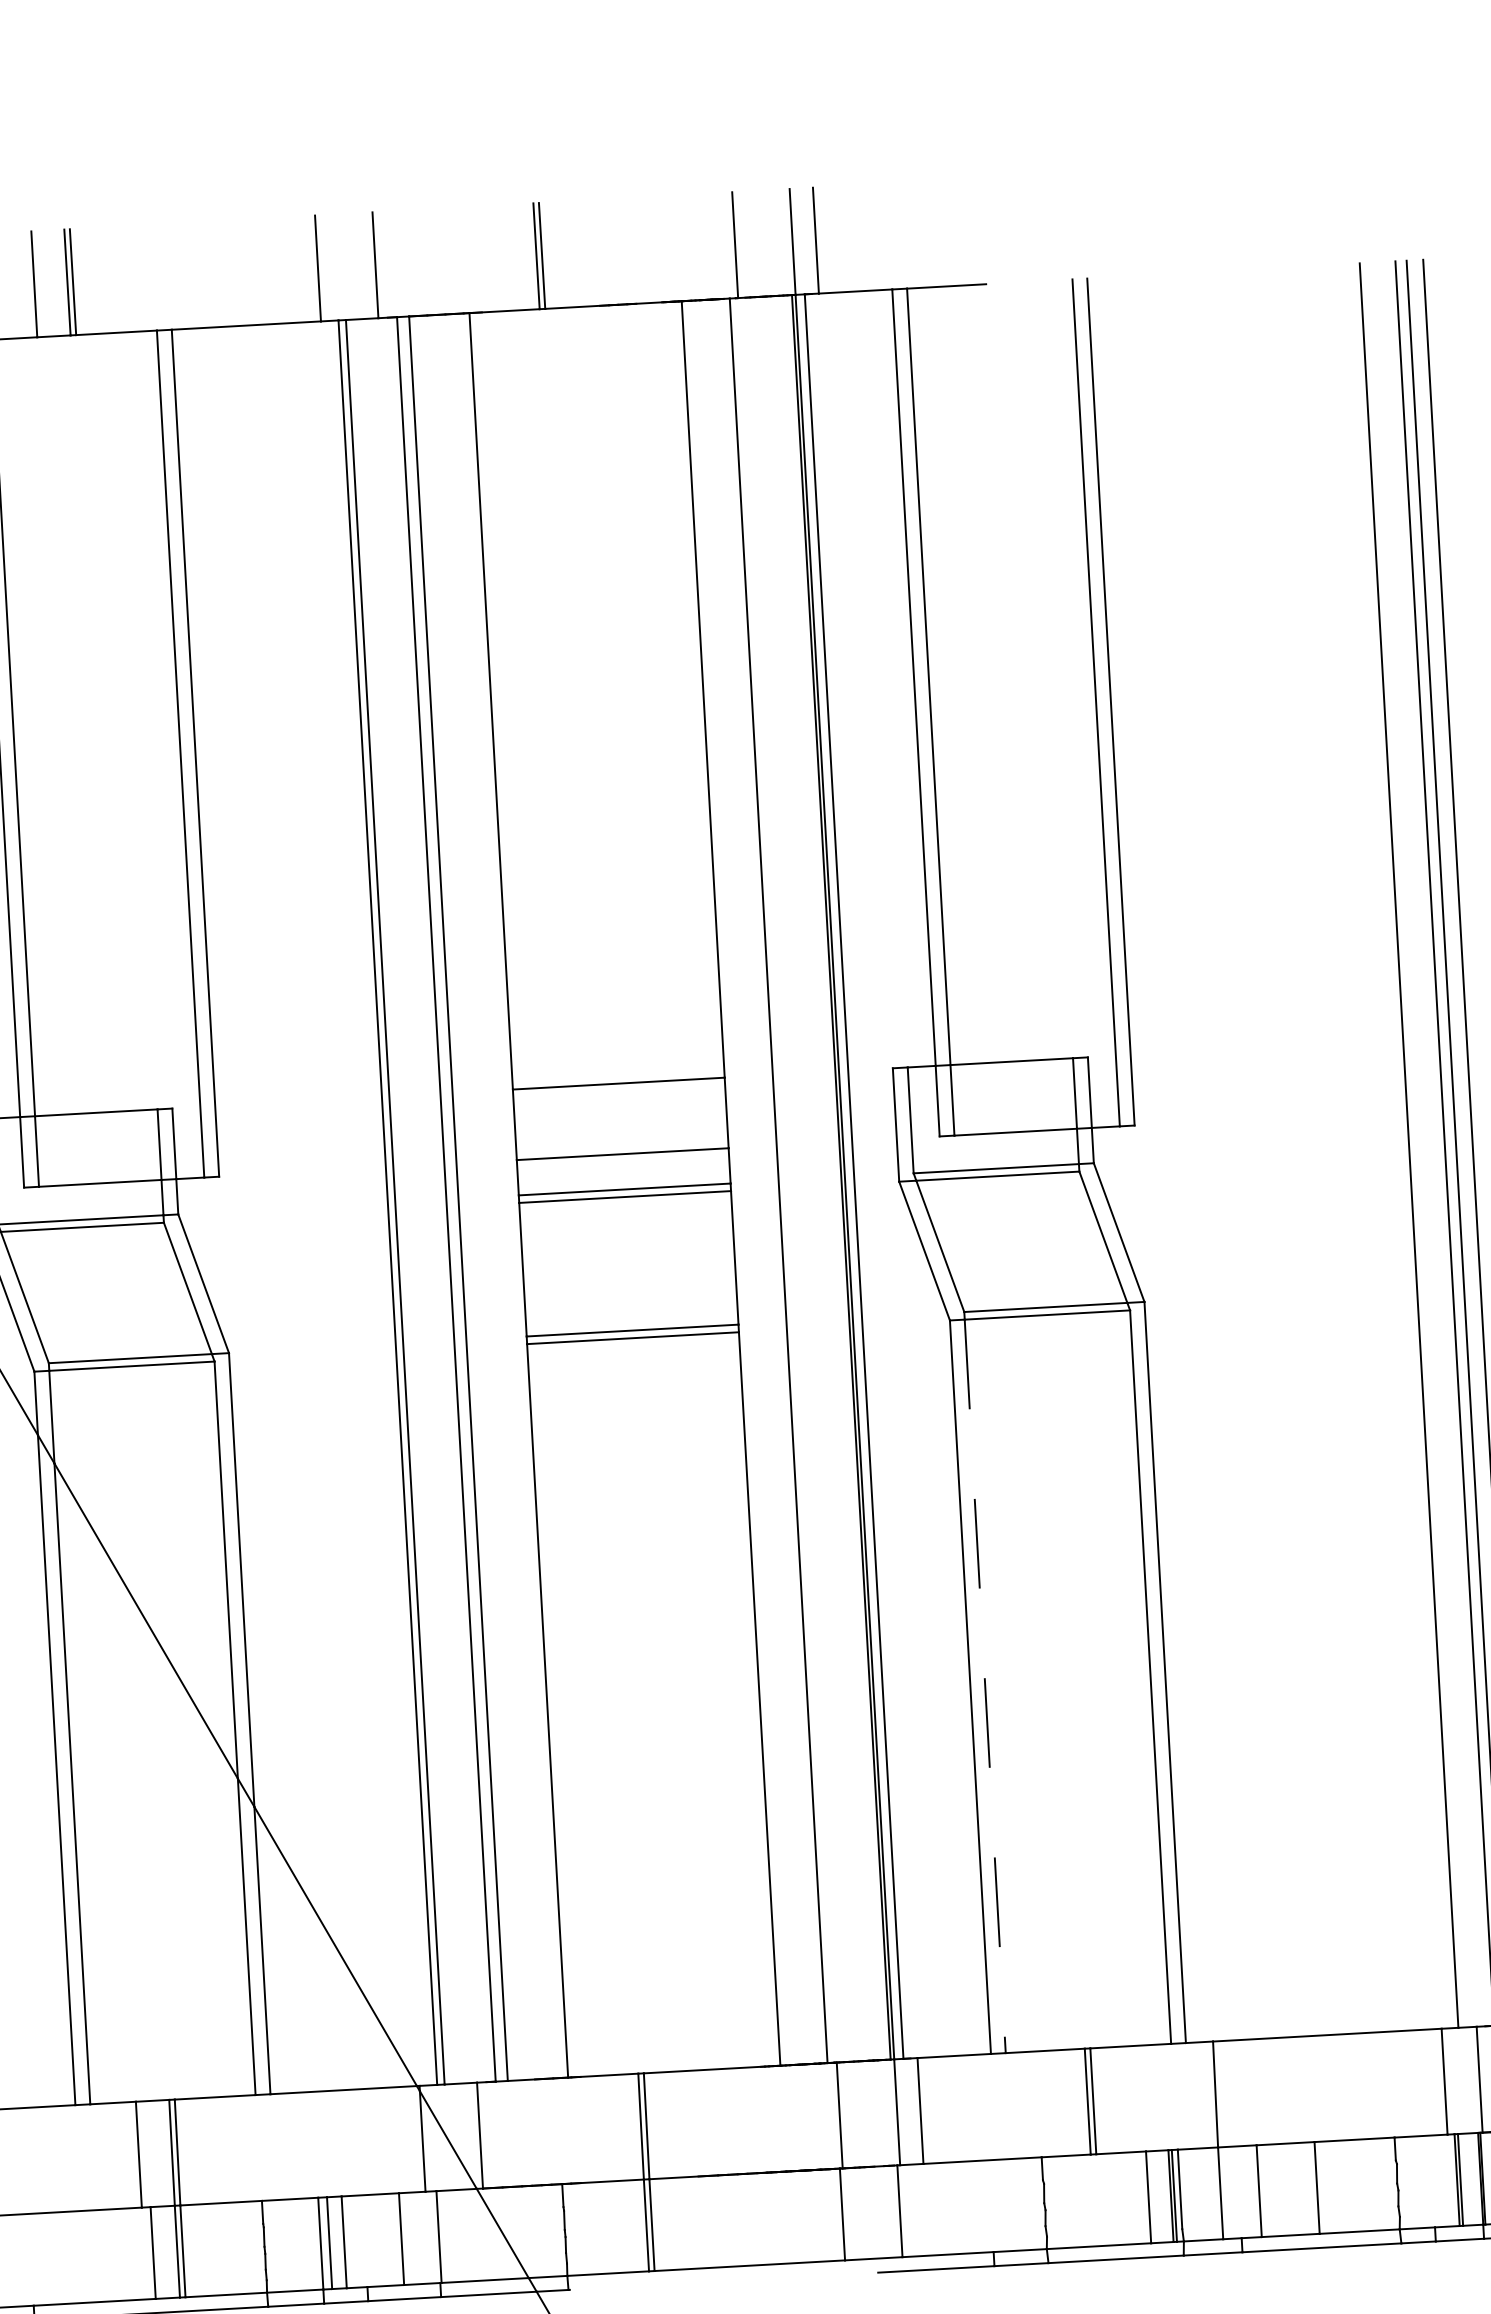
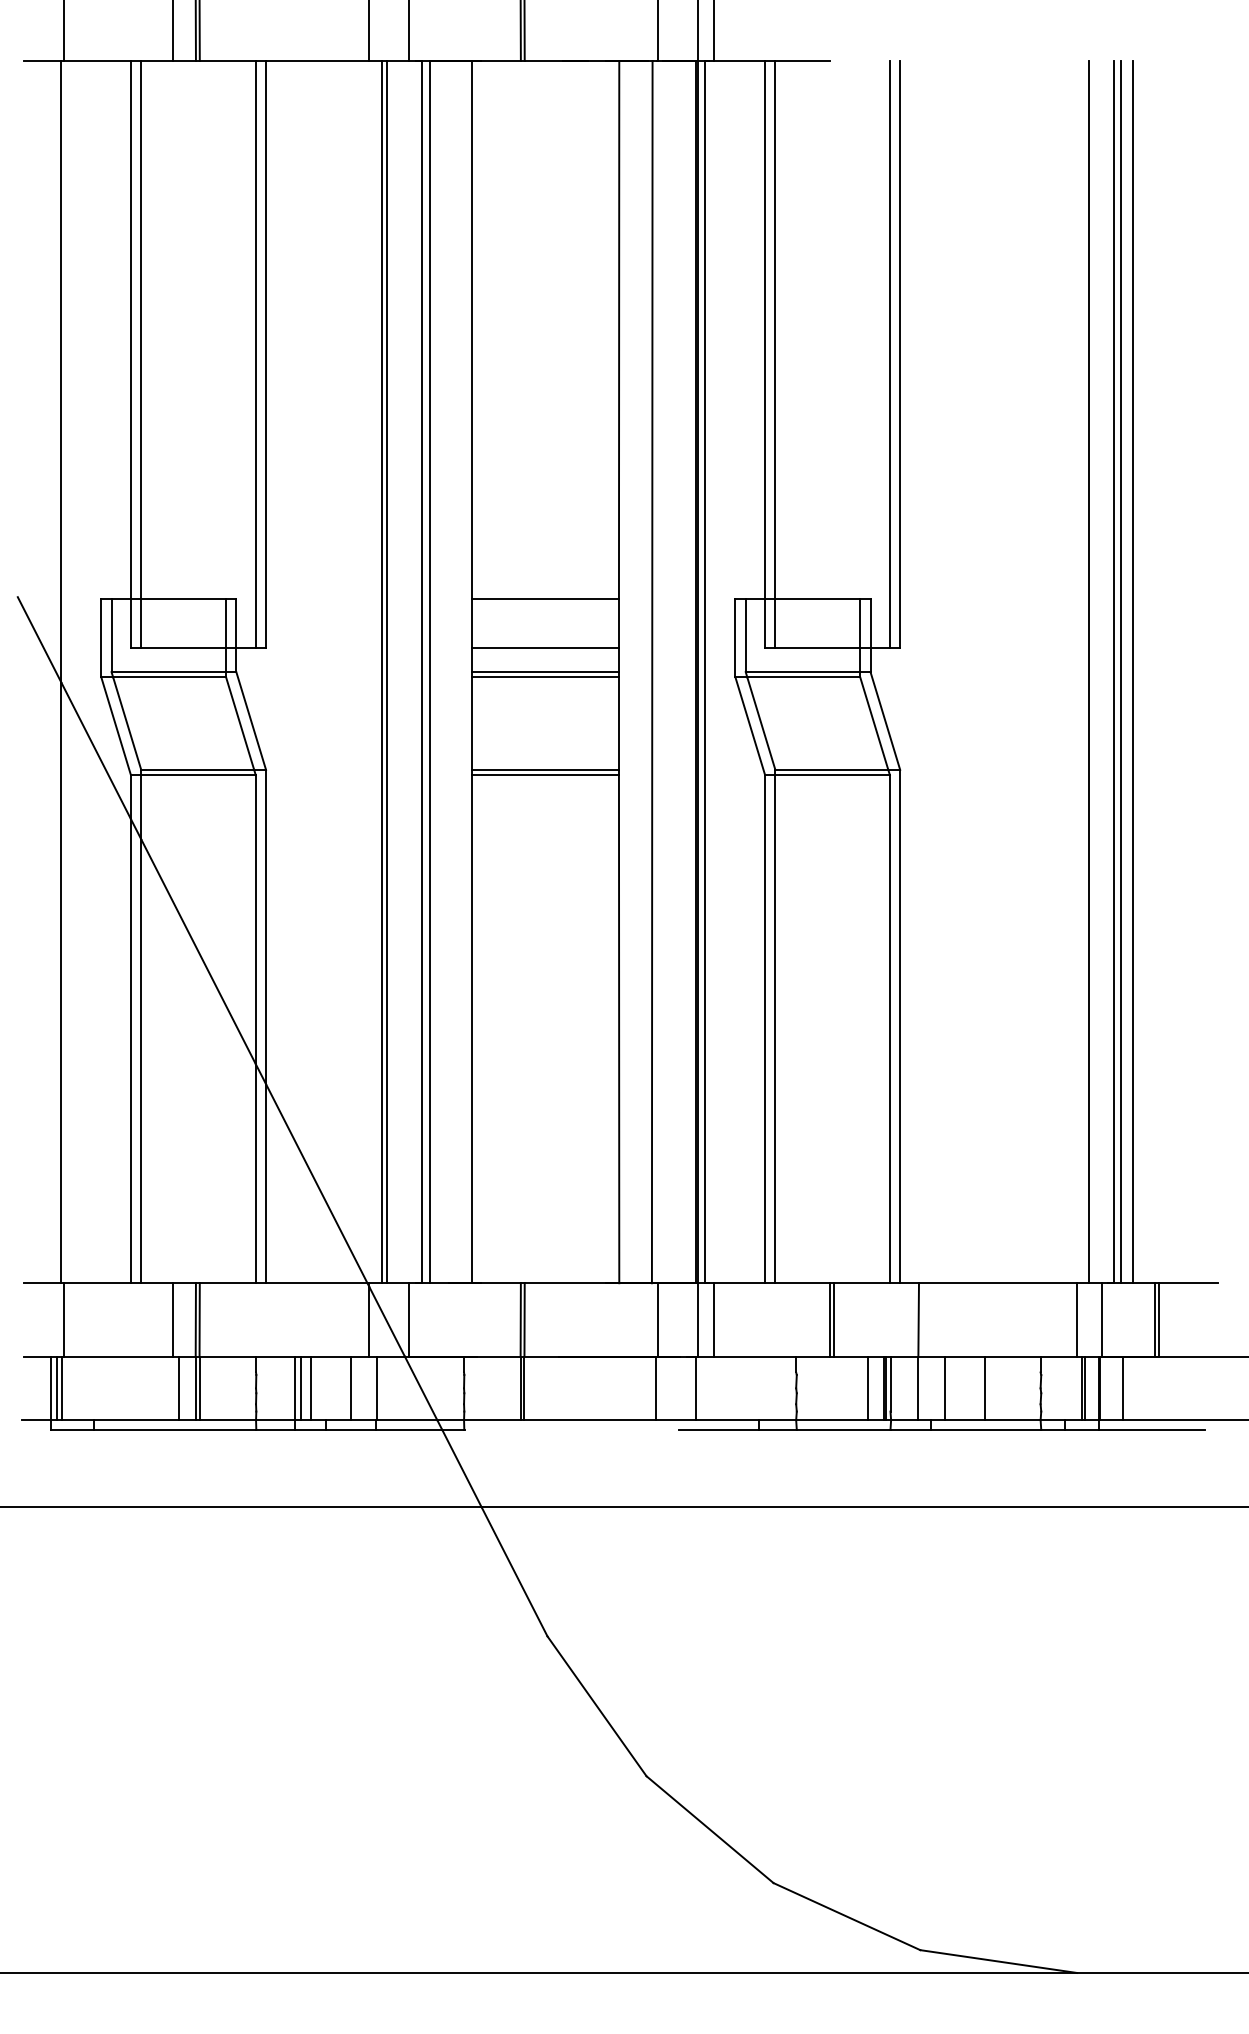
line: (985, 1686) -> (775, 1029), dashed -> solid

